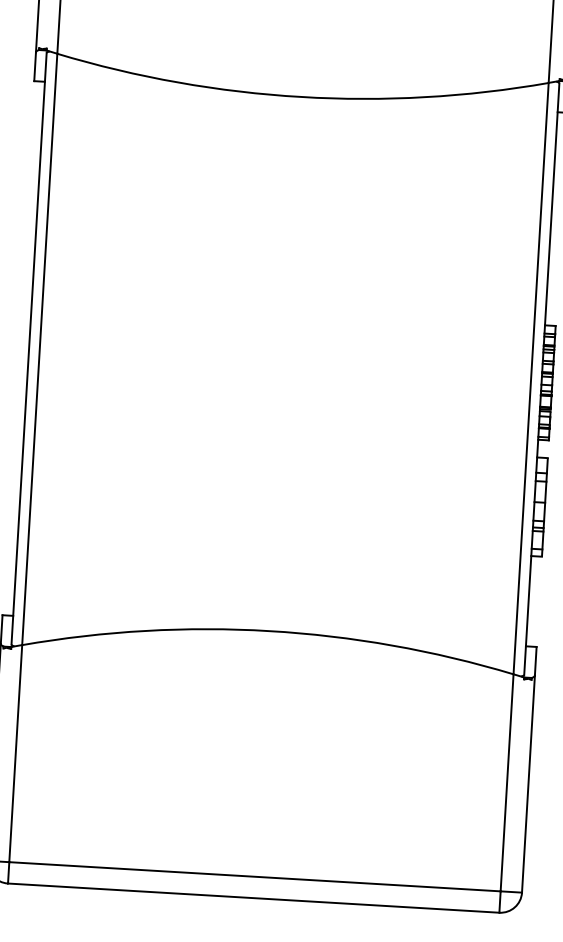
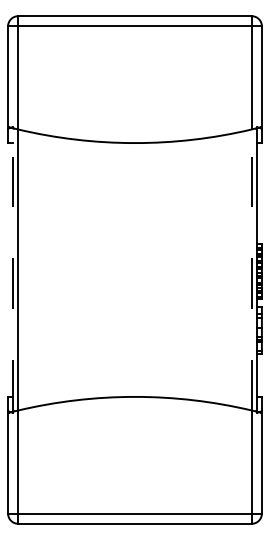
line: (29, 347) -> (13, 269), solid -> dashed
line: (530, 377) -> (251, 269), solid -> dashed

